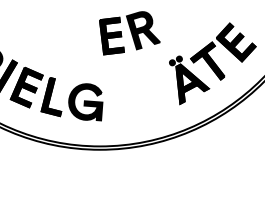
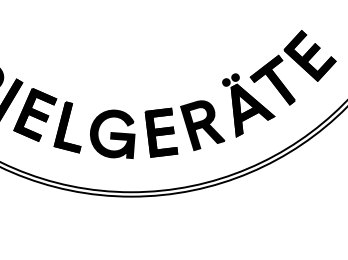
part: (129, 33) -> (184, 129), moved

